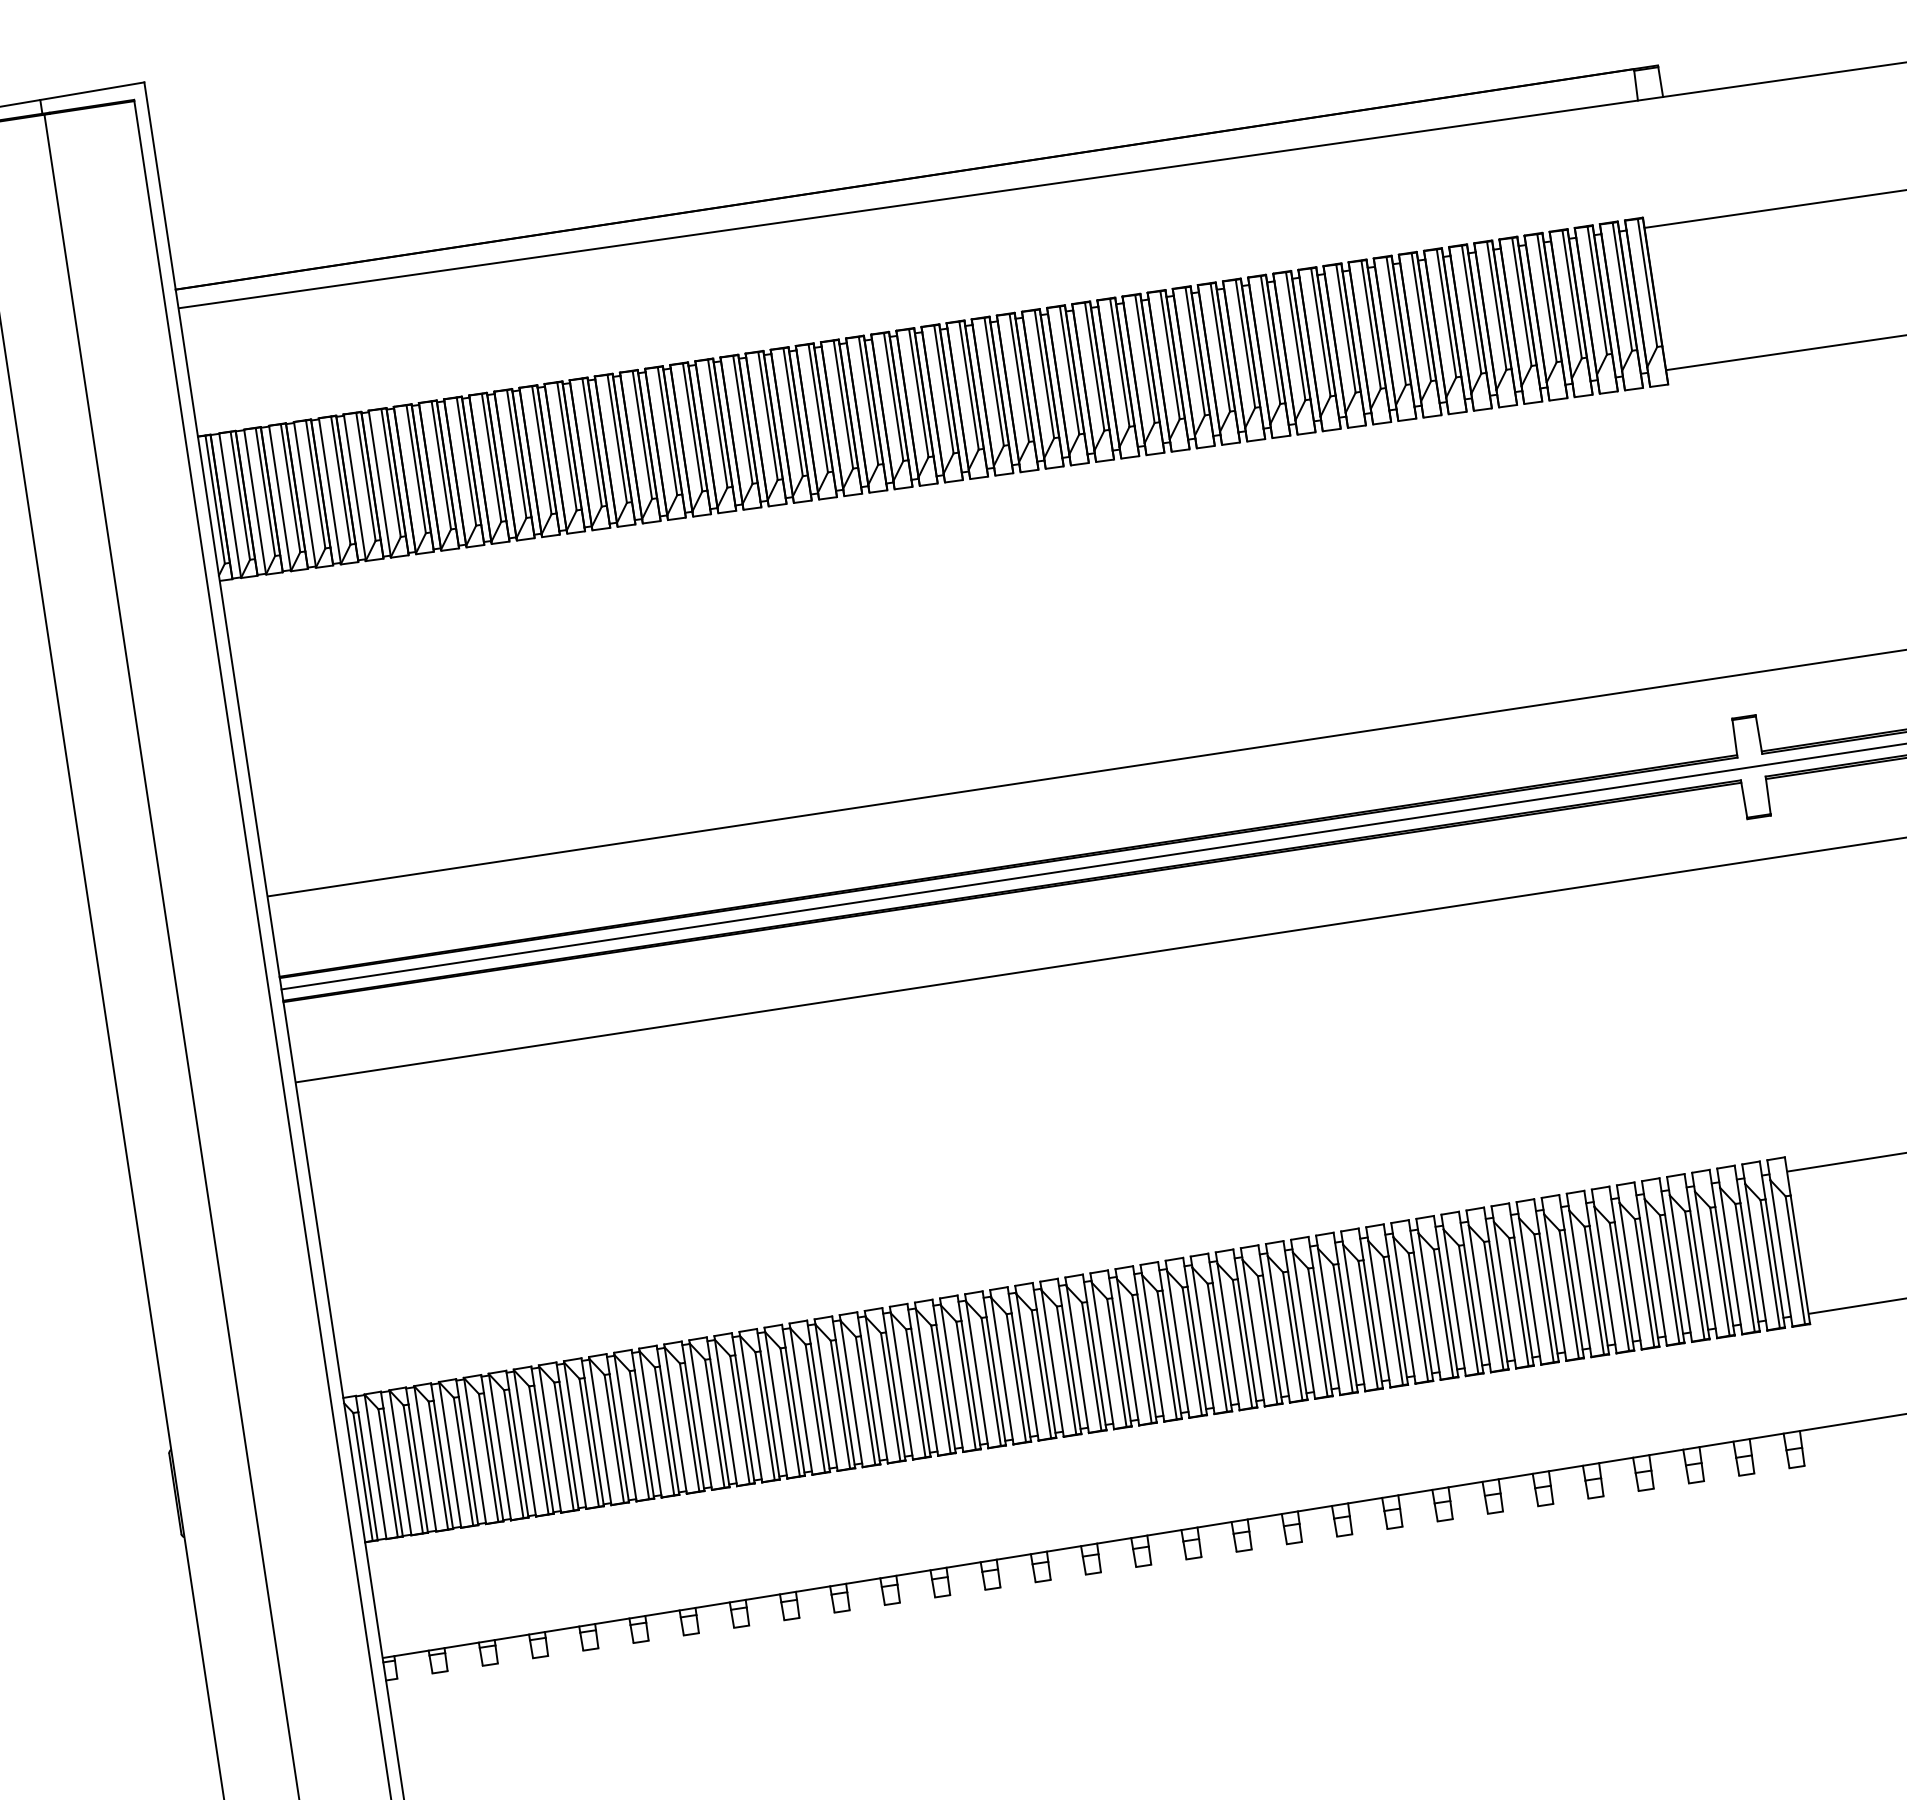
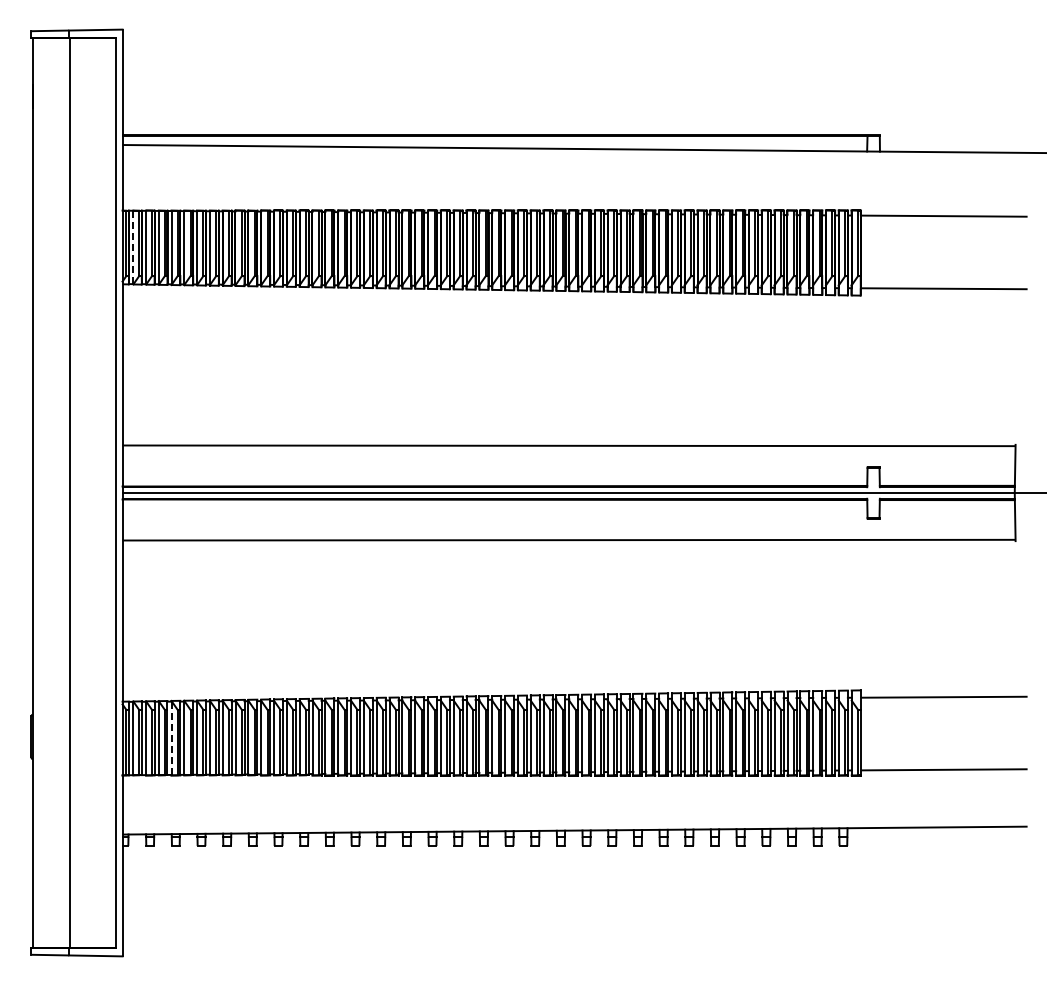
line: (230, 505) -> (133, 247), solid -> dashed
line: (450, 1455) -> (171, 738), solid -> dashed

